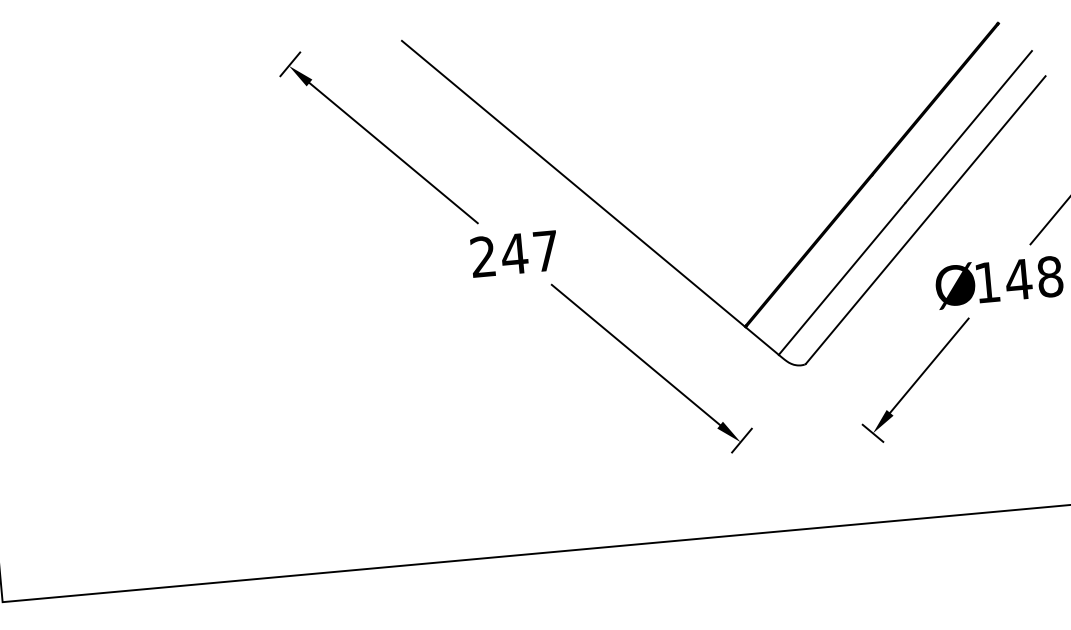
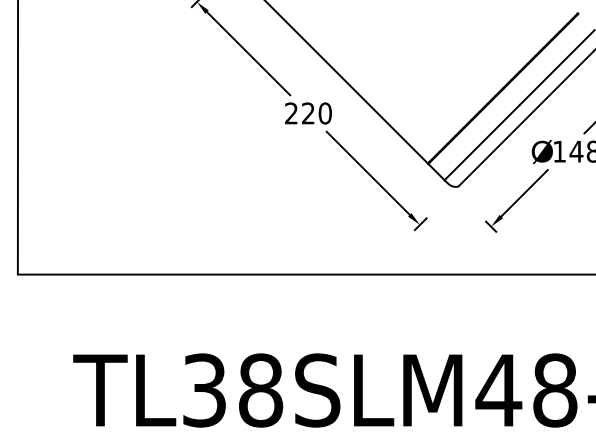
text: (529, 252) -> (316, 113), 247 -> 220

